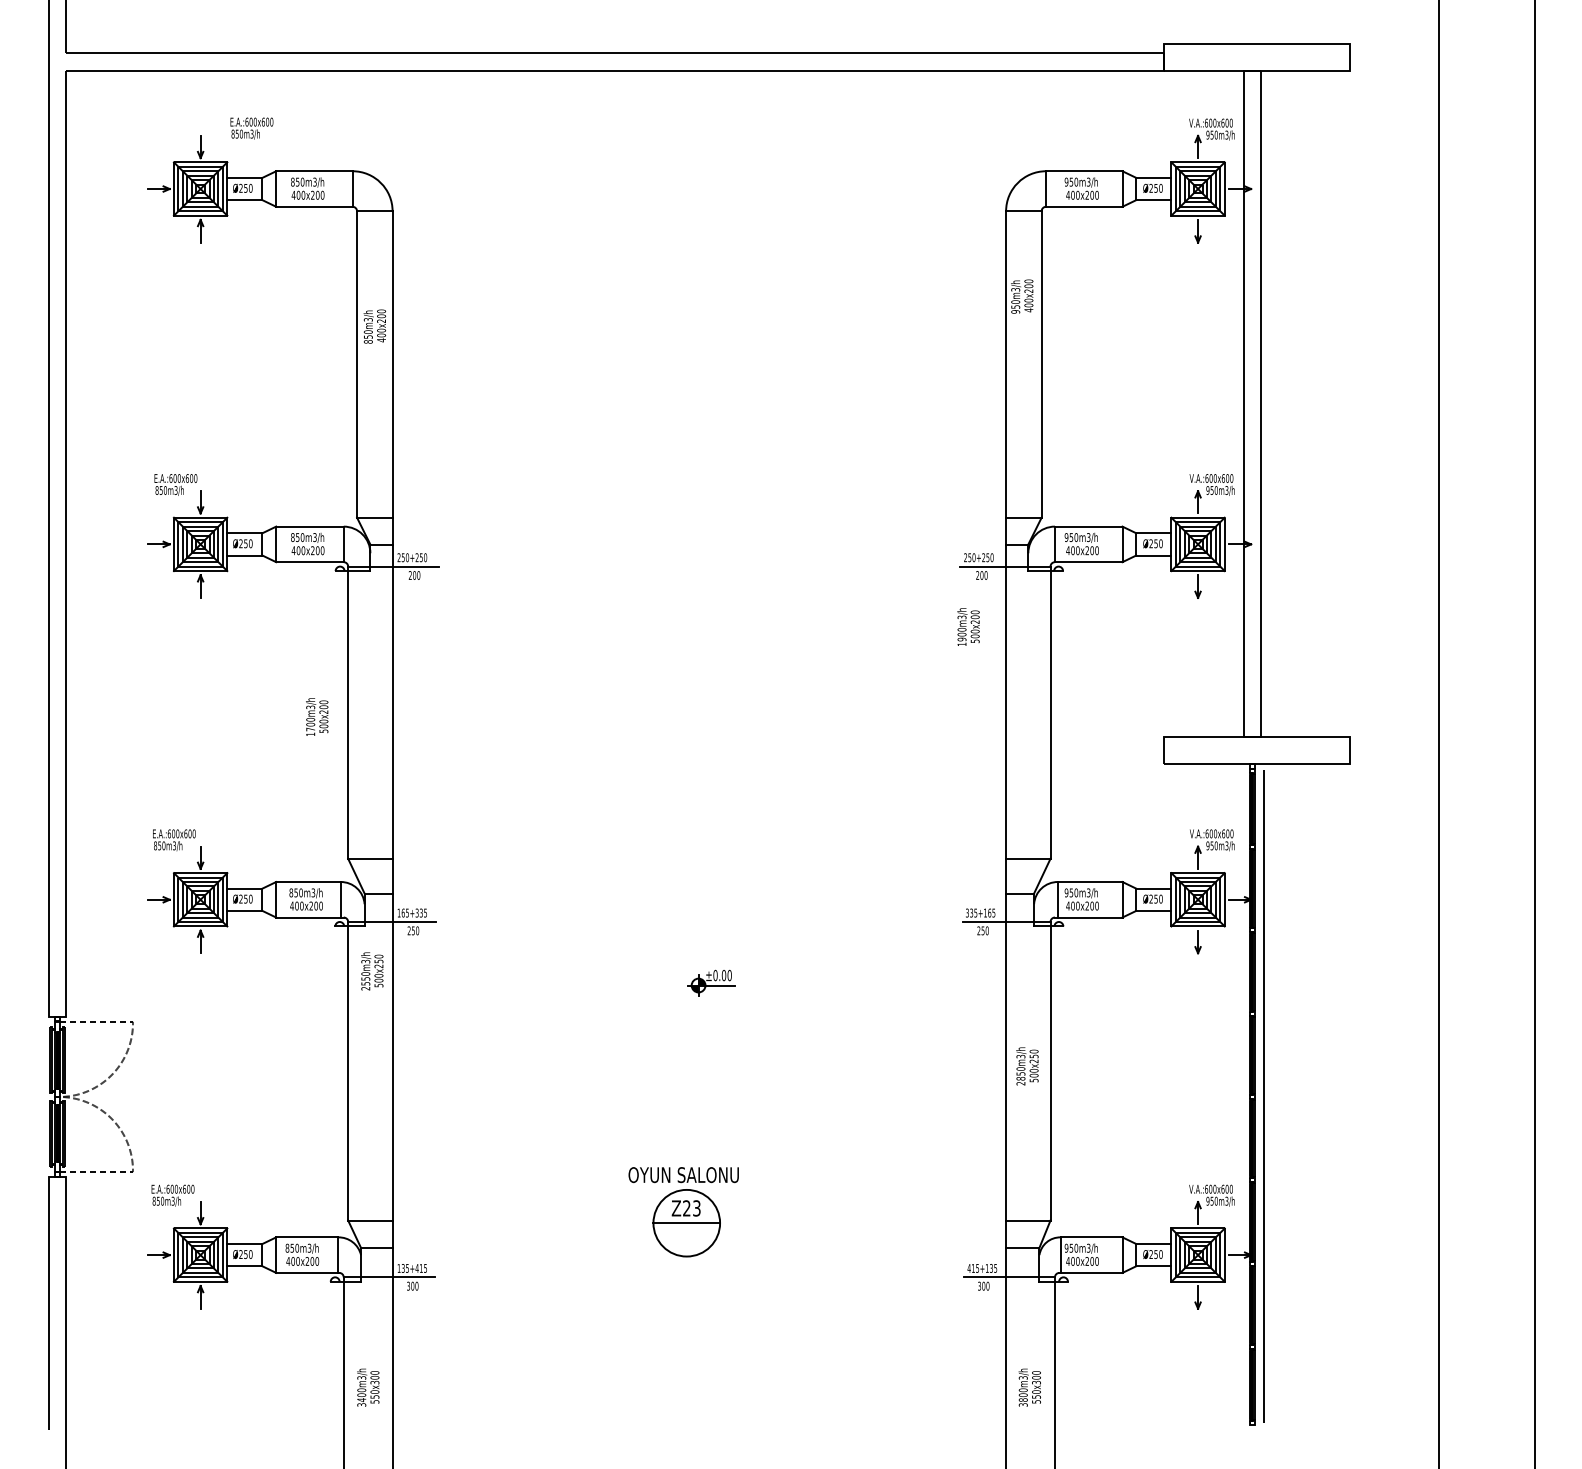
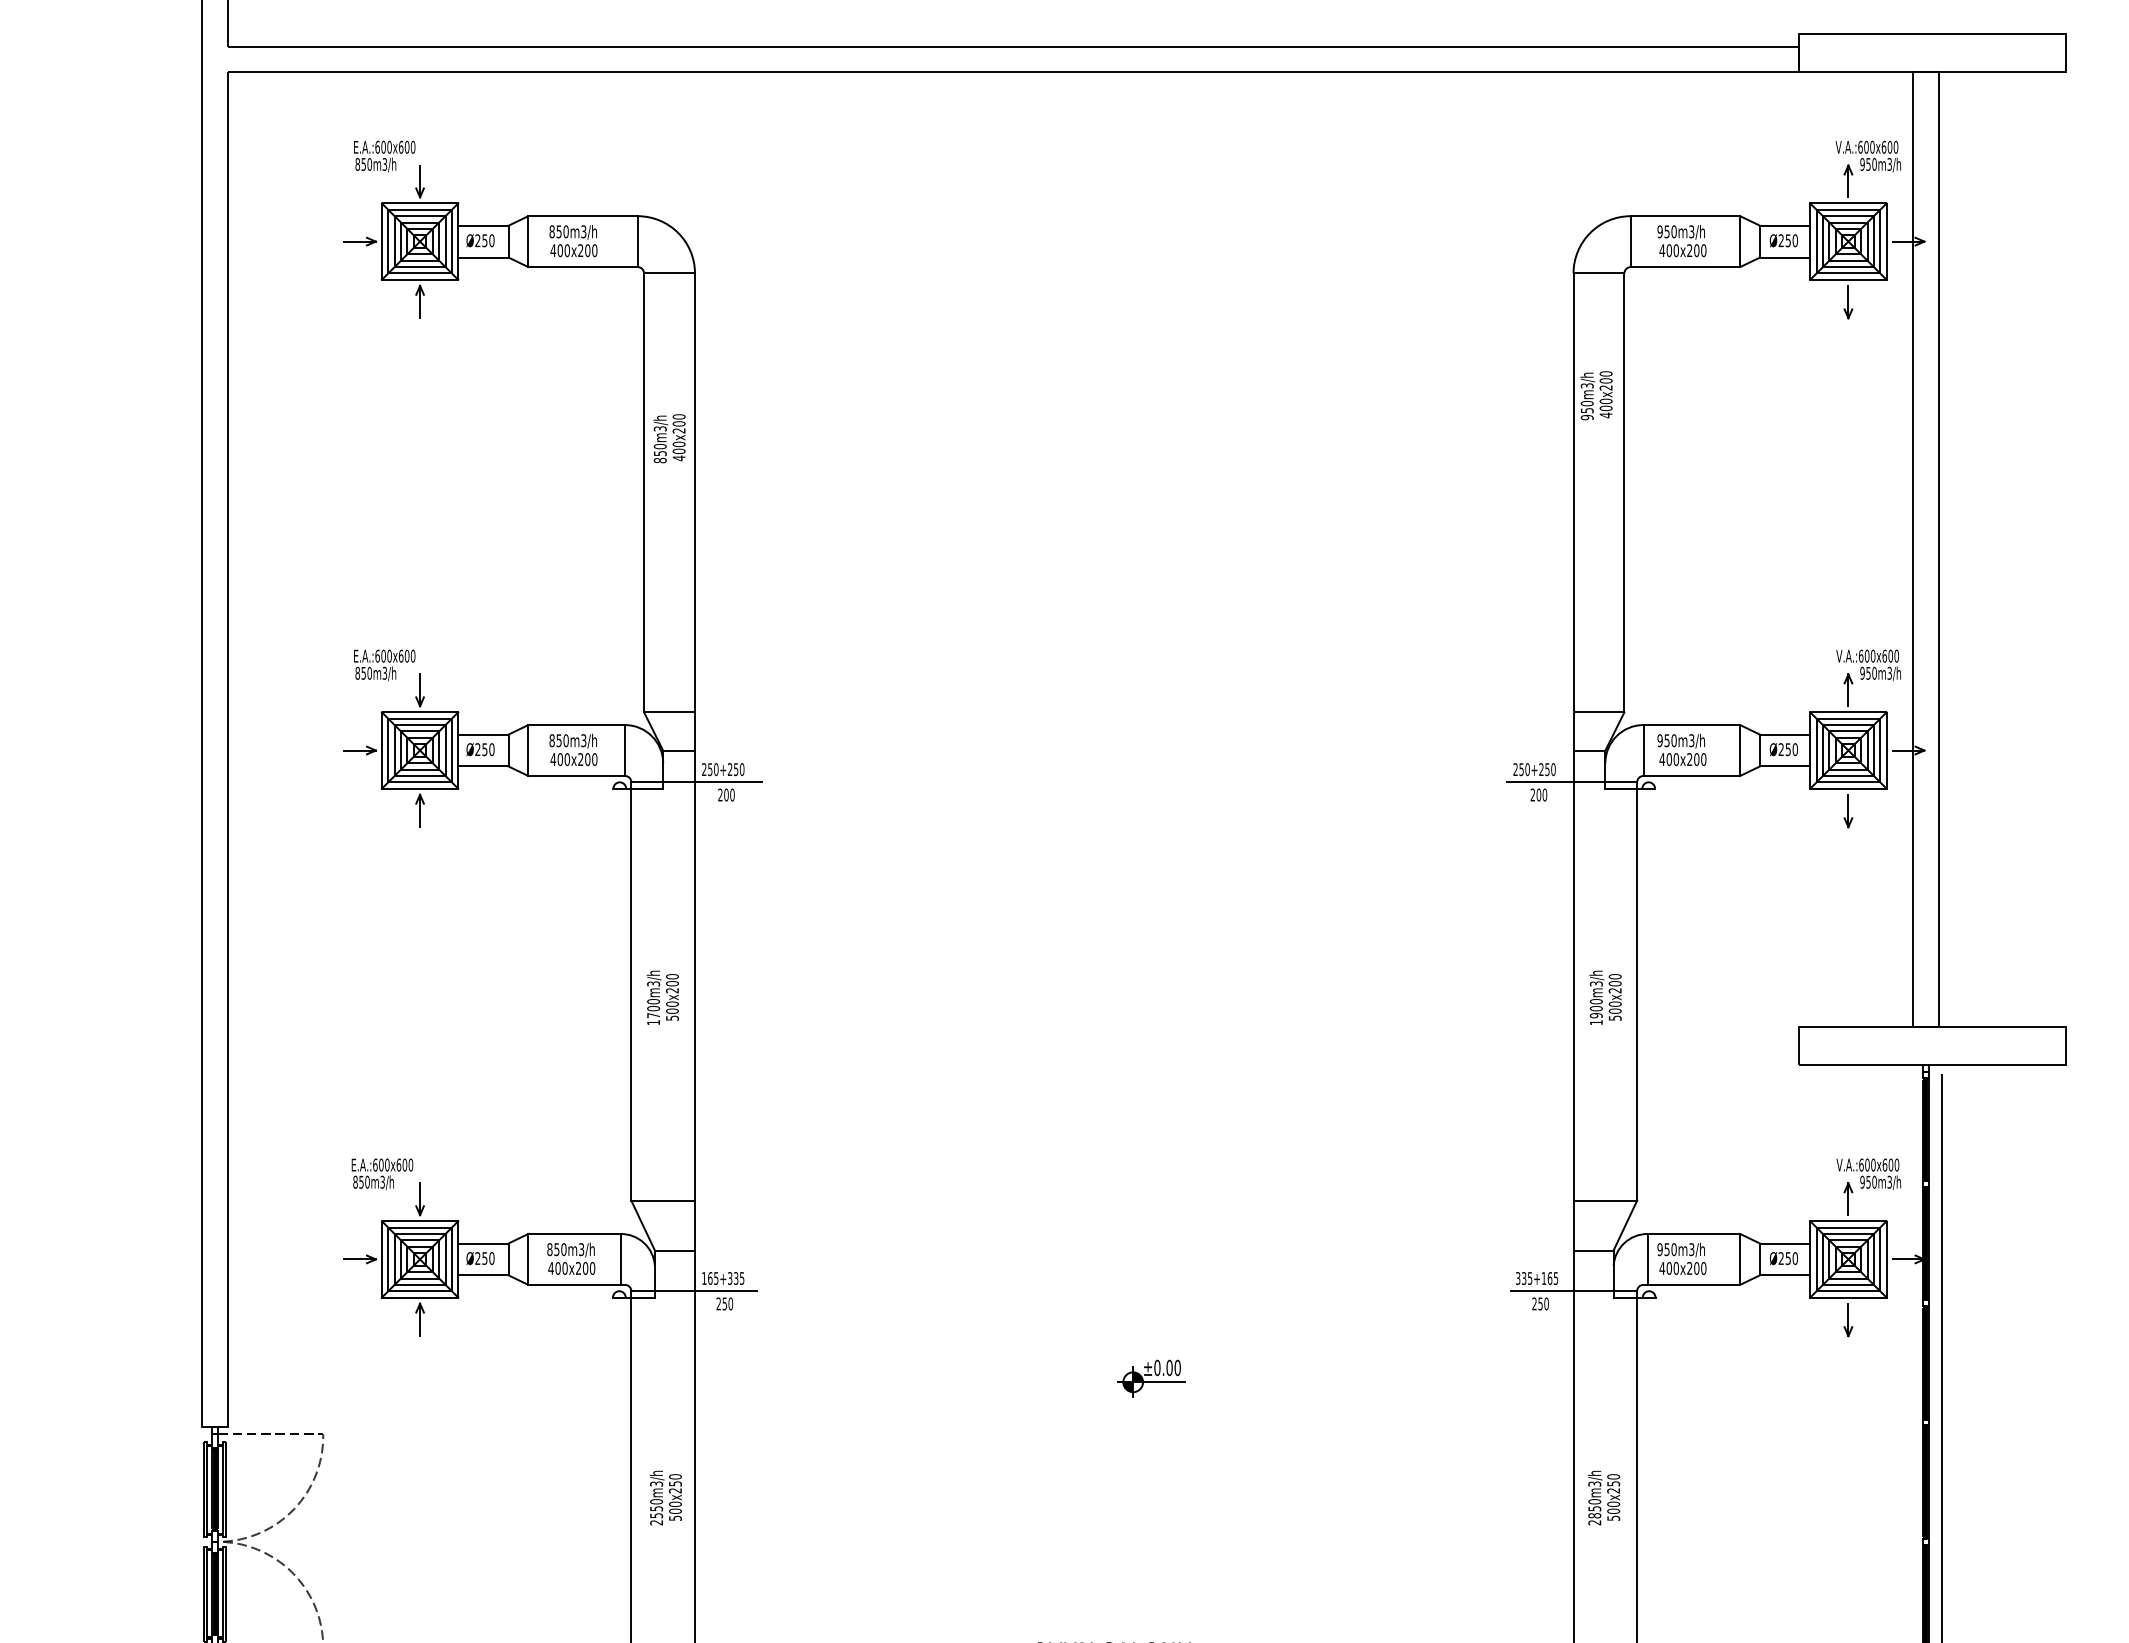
text: (251, 128) -> (384, 156), moved
text: (968, 626) -> (1605, 996), moved
text: (317, 716) -> (663, 996), moved
text: (372, 971) -> (666, 1498), moved

